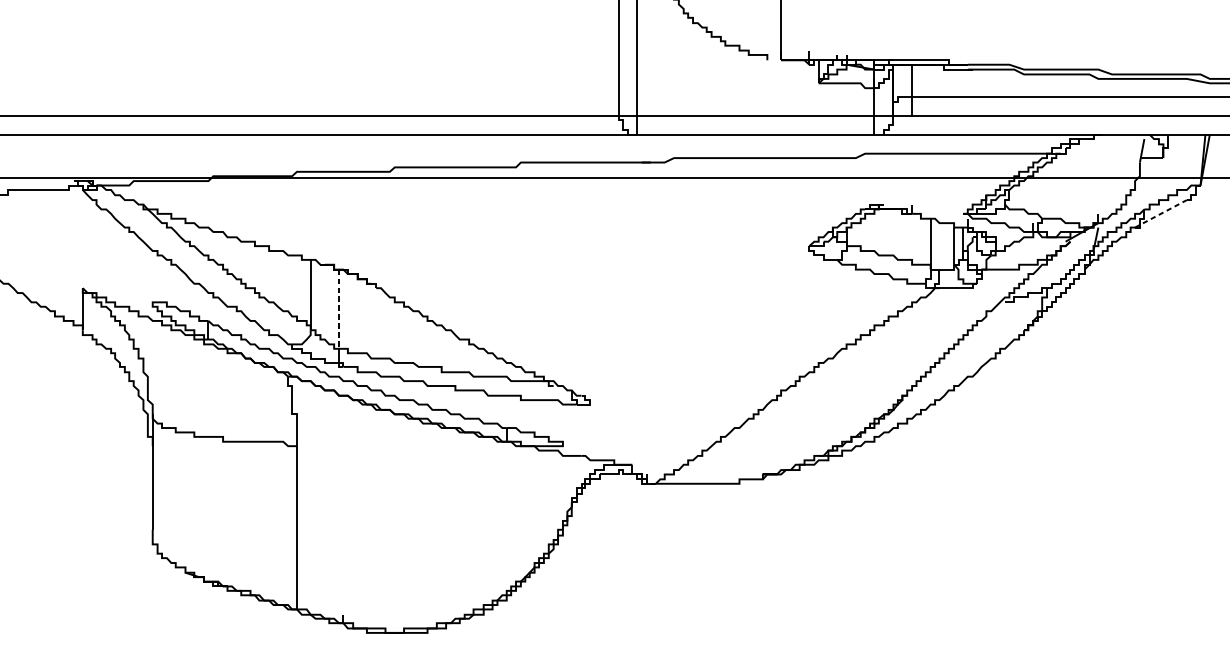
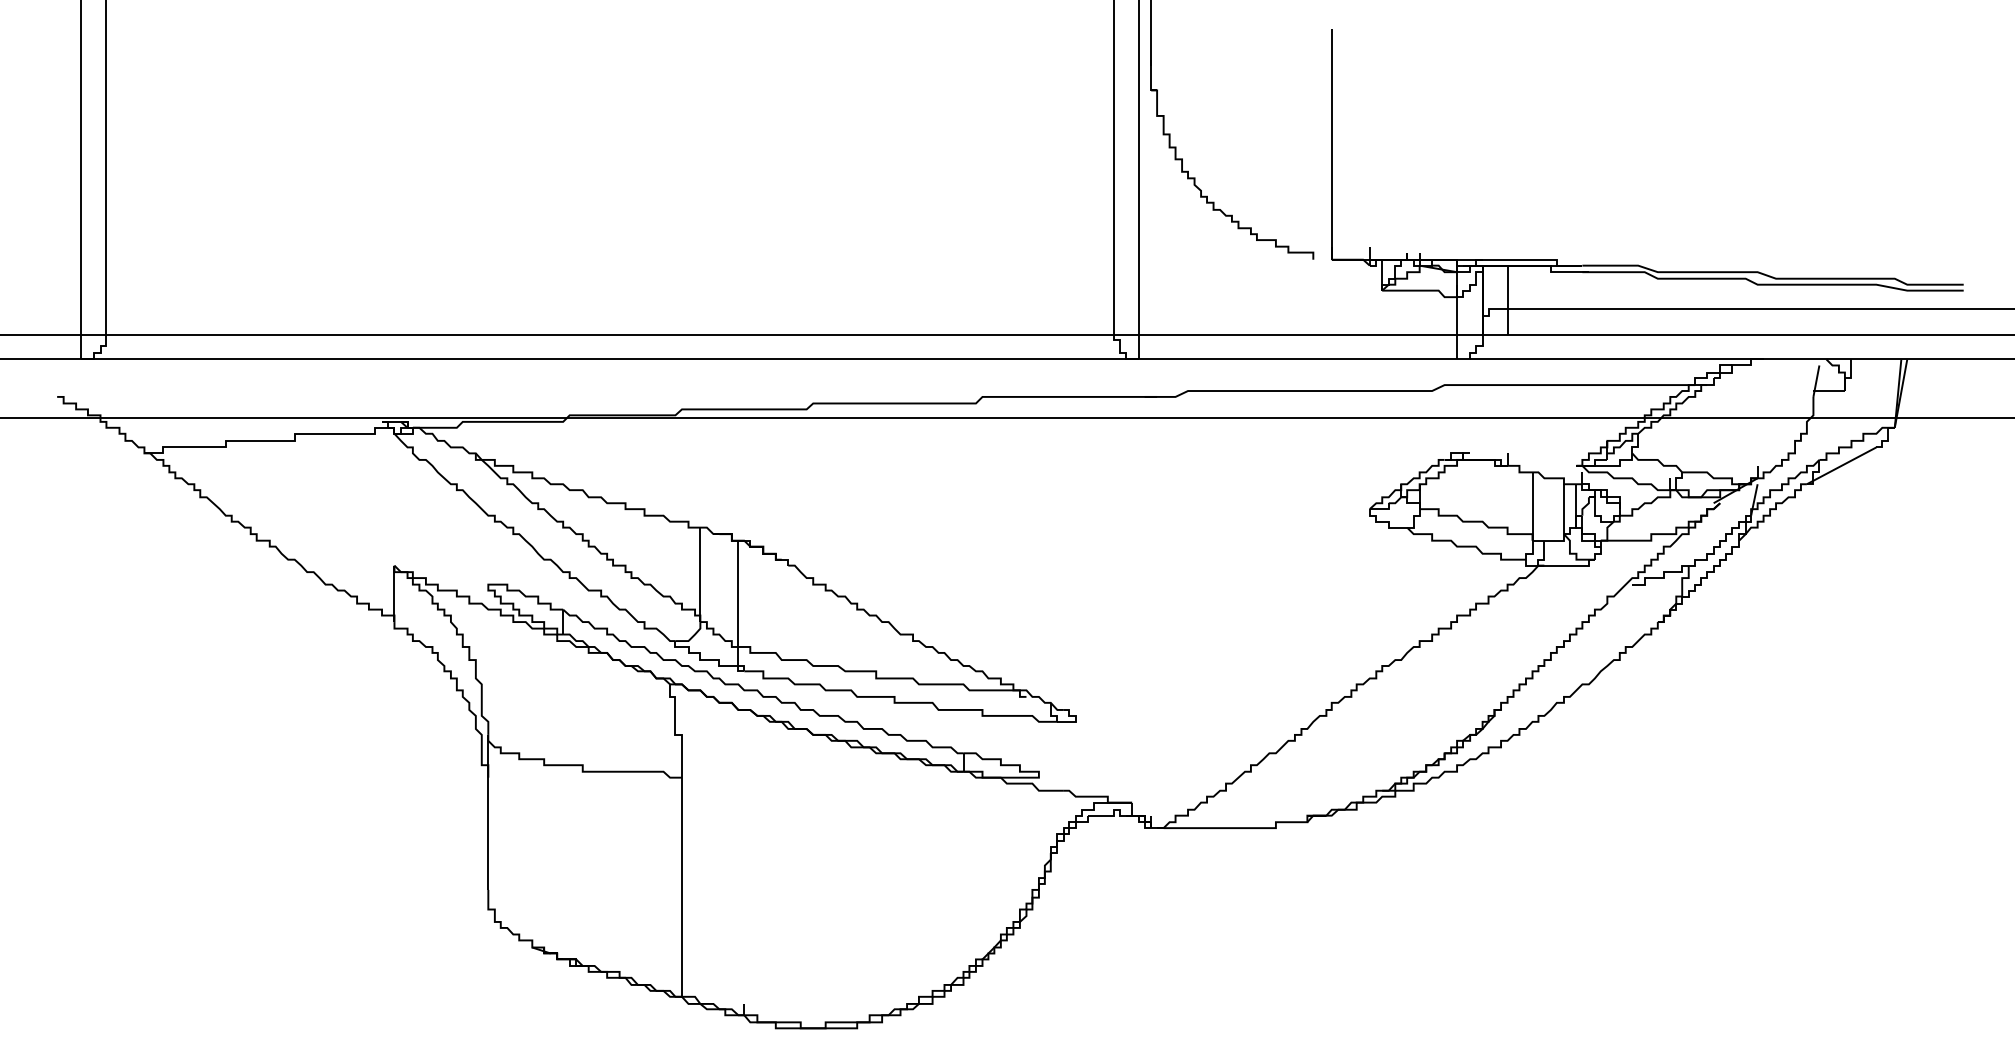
line: (1161, 213) -> (1842, 465), dashed -> solid
line: (339, 309) -> (738, 594), dashed -> solid

